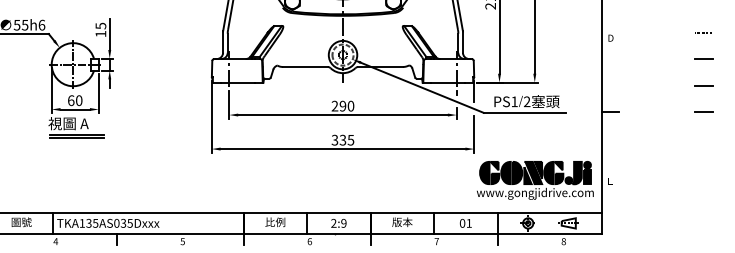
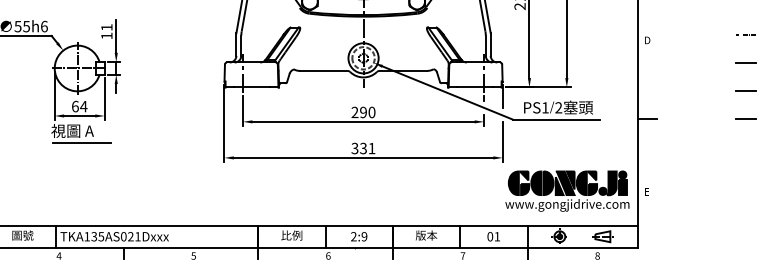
text: (100, 26) -> (106, 27), 15 -> 11
text: (78, 100) -> (83, 106), 60 -> 64
line: (76, 138) -> (81, 146), removed
text: (350, 140) -> (371, 148), 335 -> 331
text: (126, 223) -> (134, 236), TKA135AS035Dxxx -> TKA135AS021Dxxx

